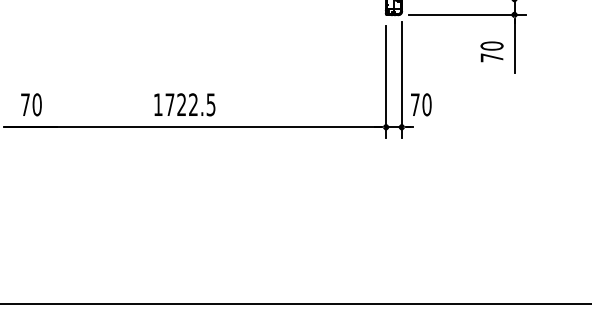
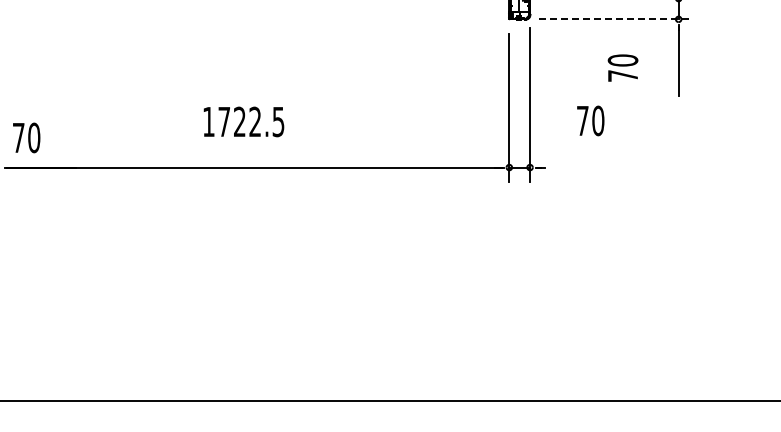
line: (467, 14) -> (616, 19), solid -> dashed
text: (491, 51) -> (622, 67), moved
text: (31, 104) -> (26, 137), moved
text: (184, 104) -> (243, 121), moved
text: (421, 104) -> (590, 120), moved

